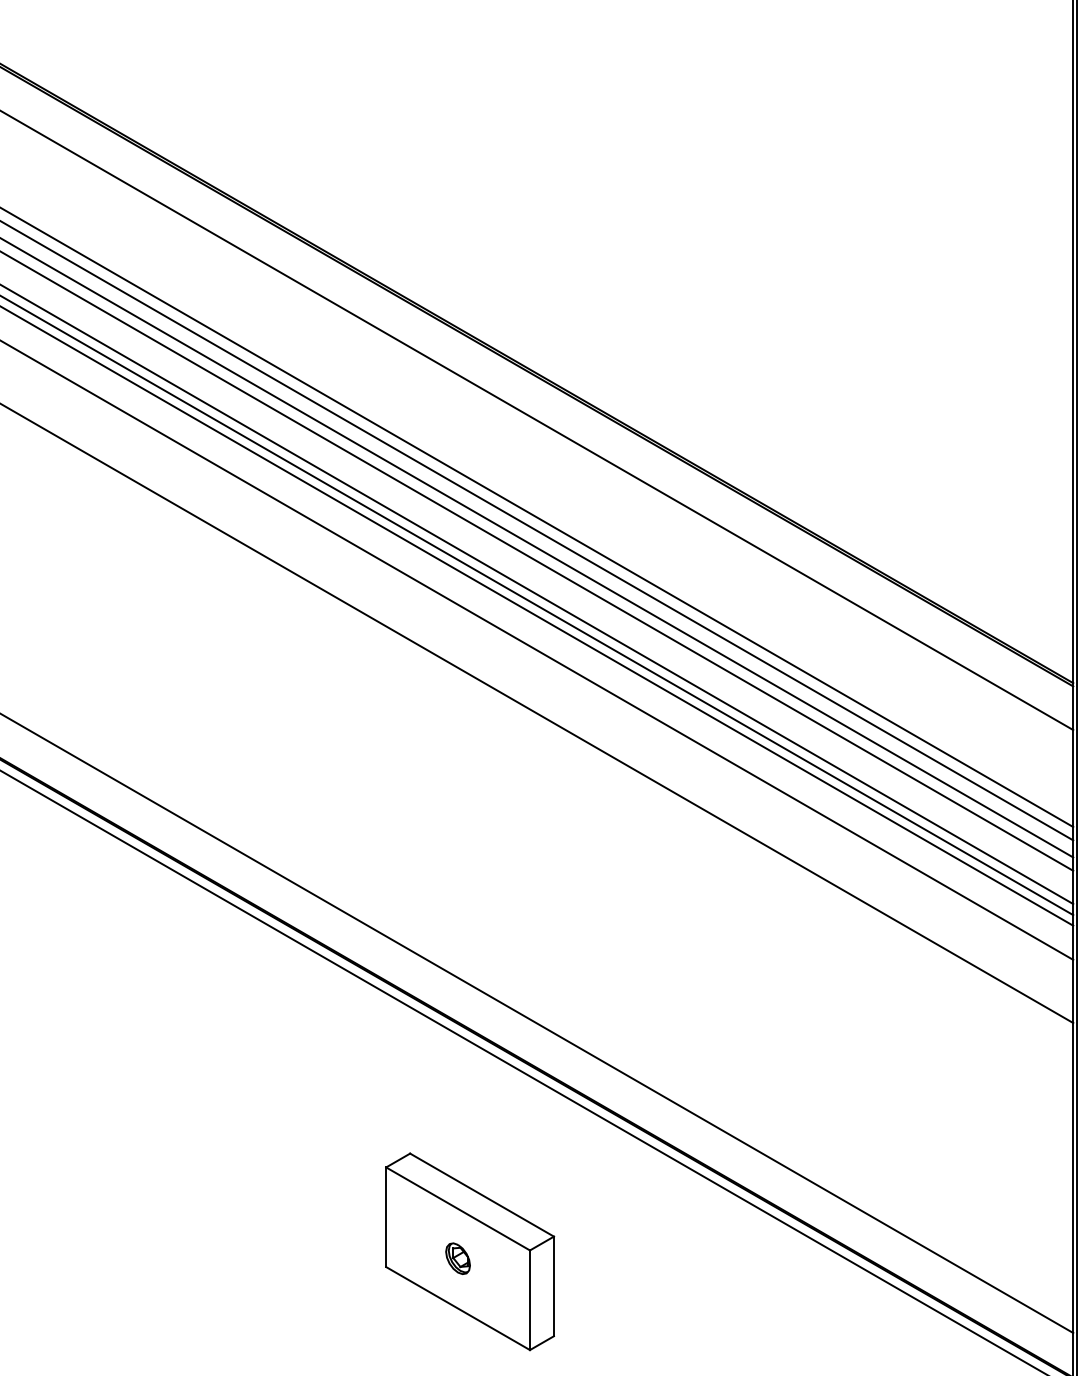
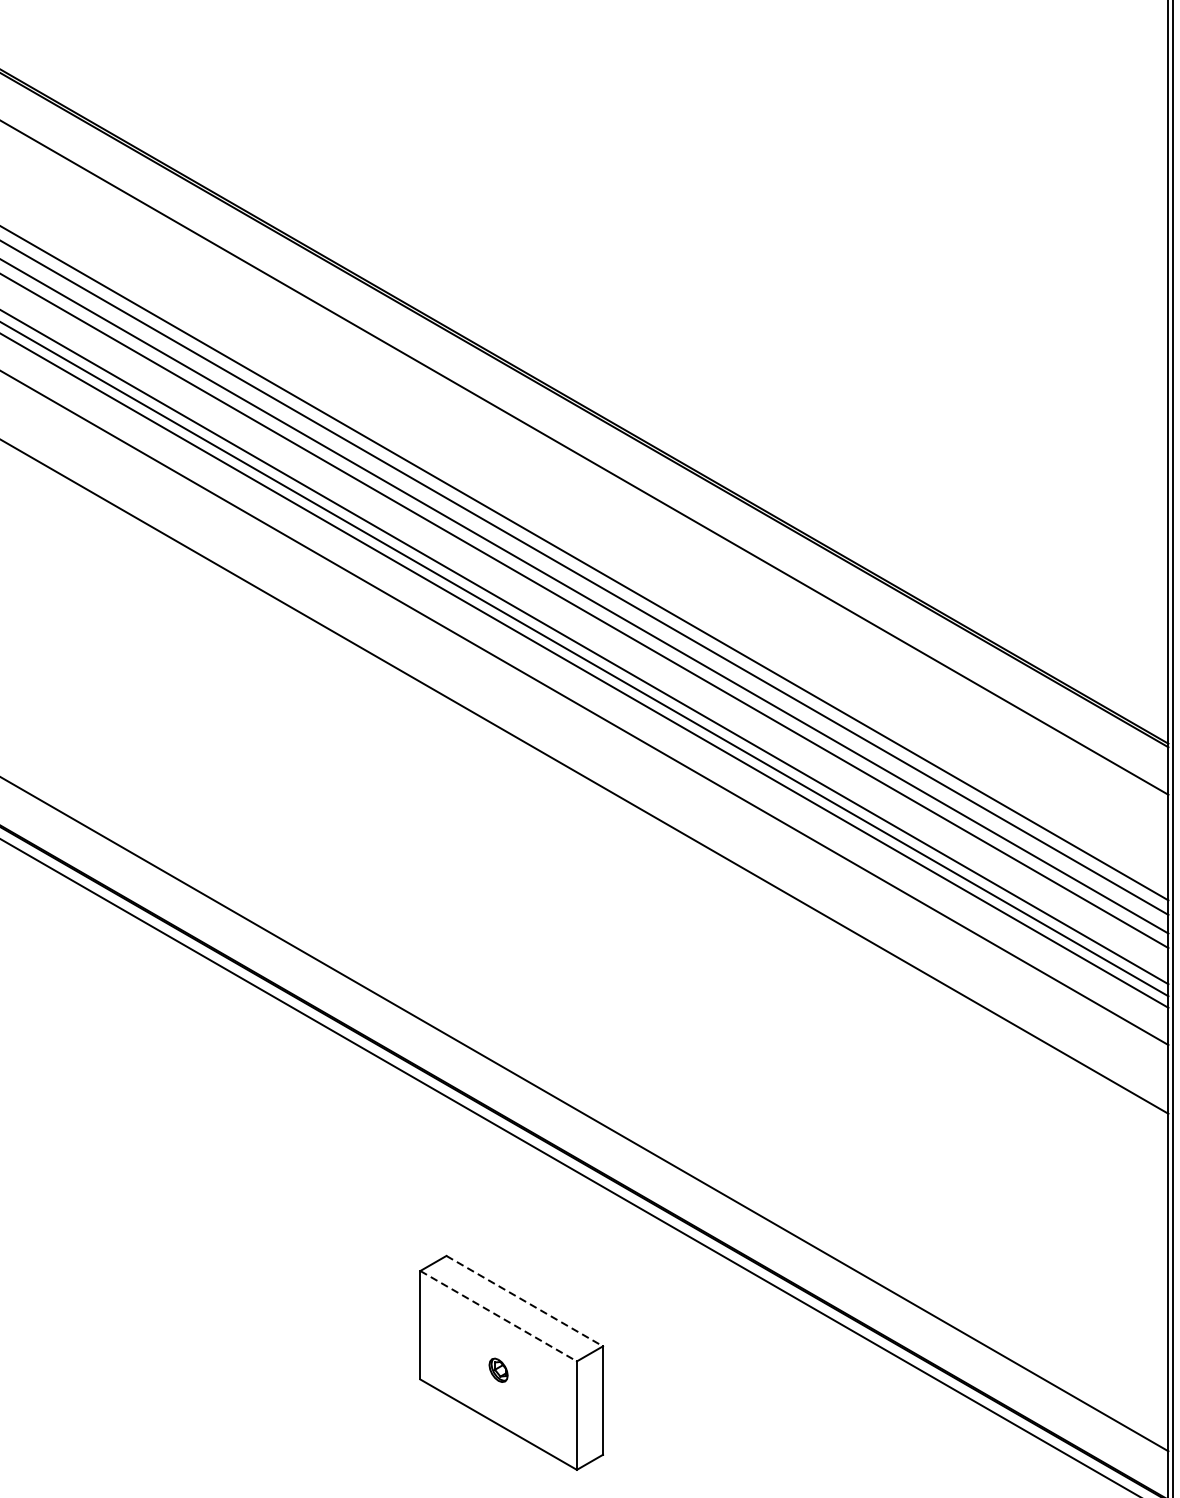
line: (482, 1195) -> (525, 1301), solid -> dashed
line: (458, 1209) -> (499, 1316), solid -> dashed
part: (457, 1258) -> (497, 1370), size x0.7

